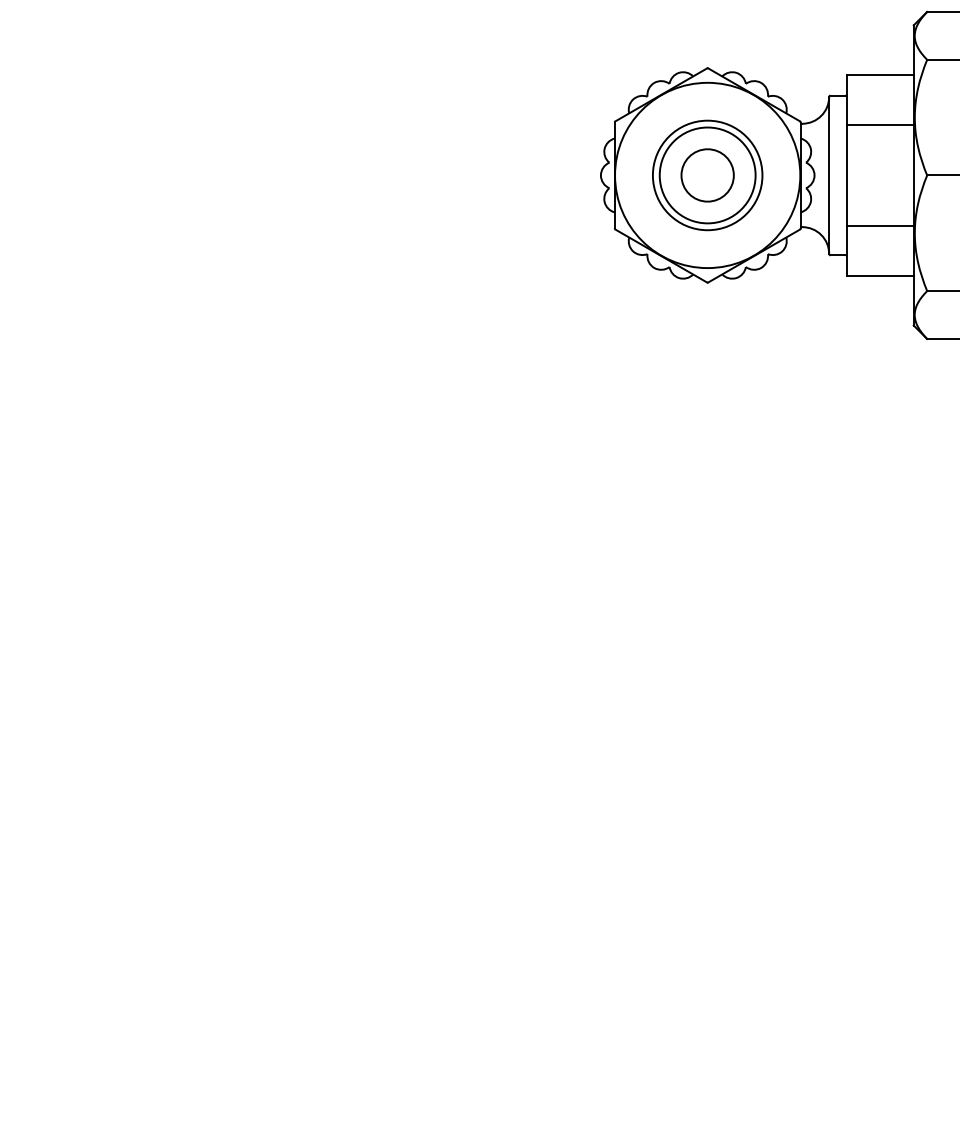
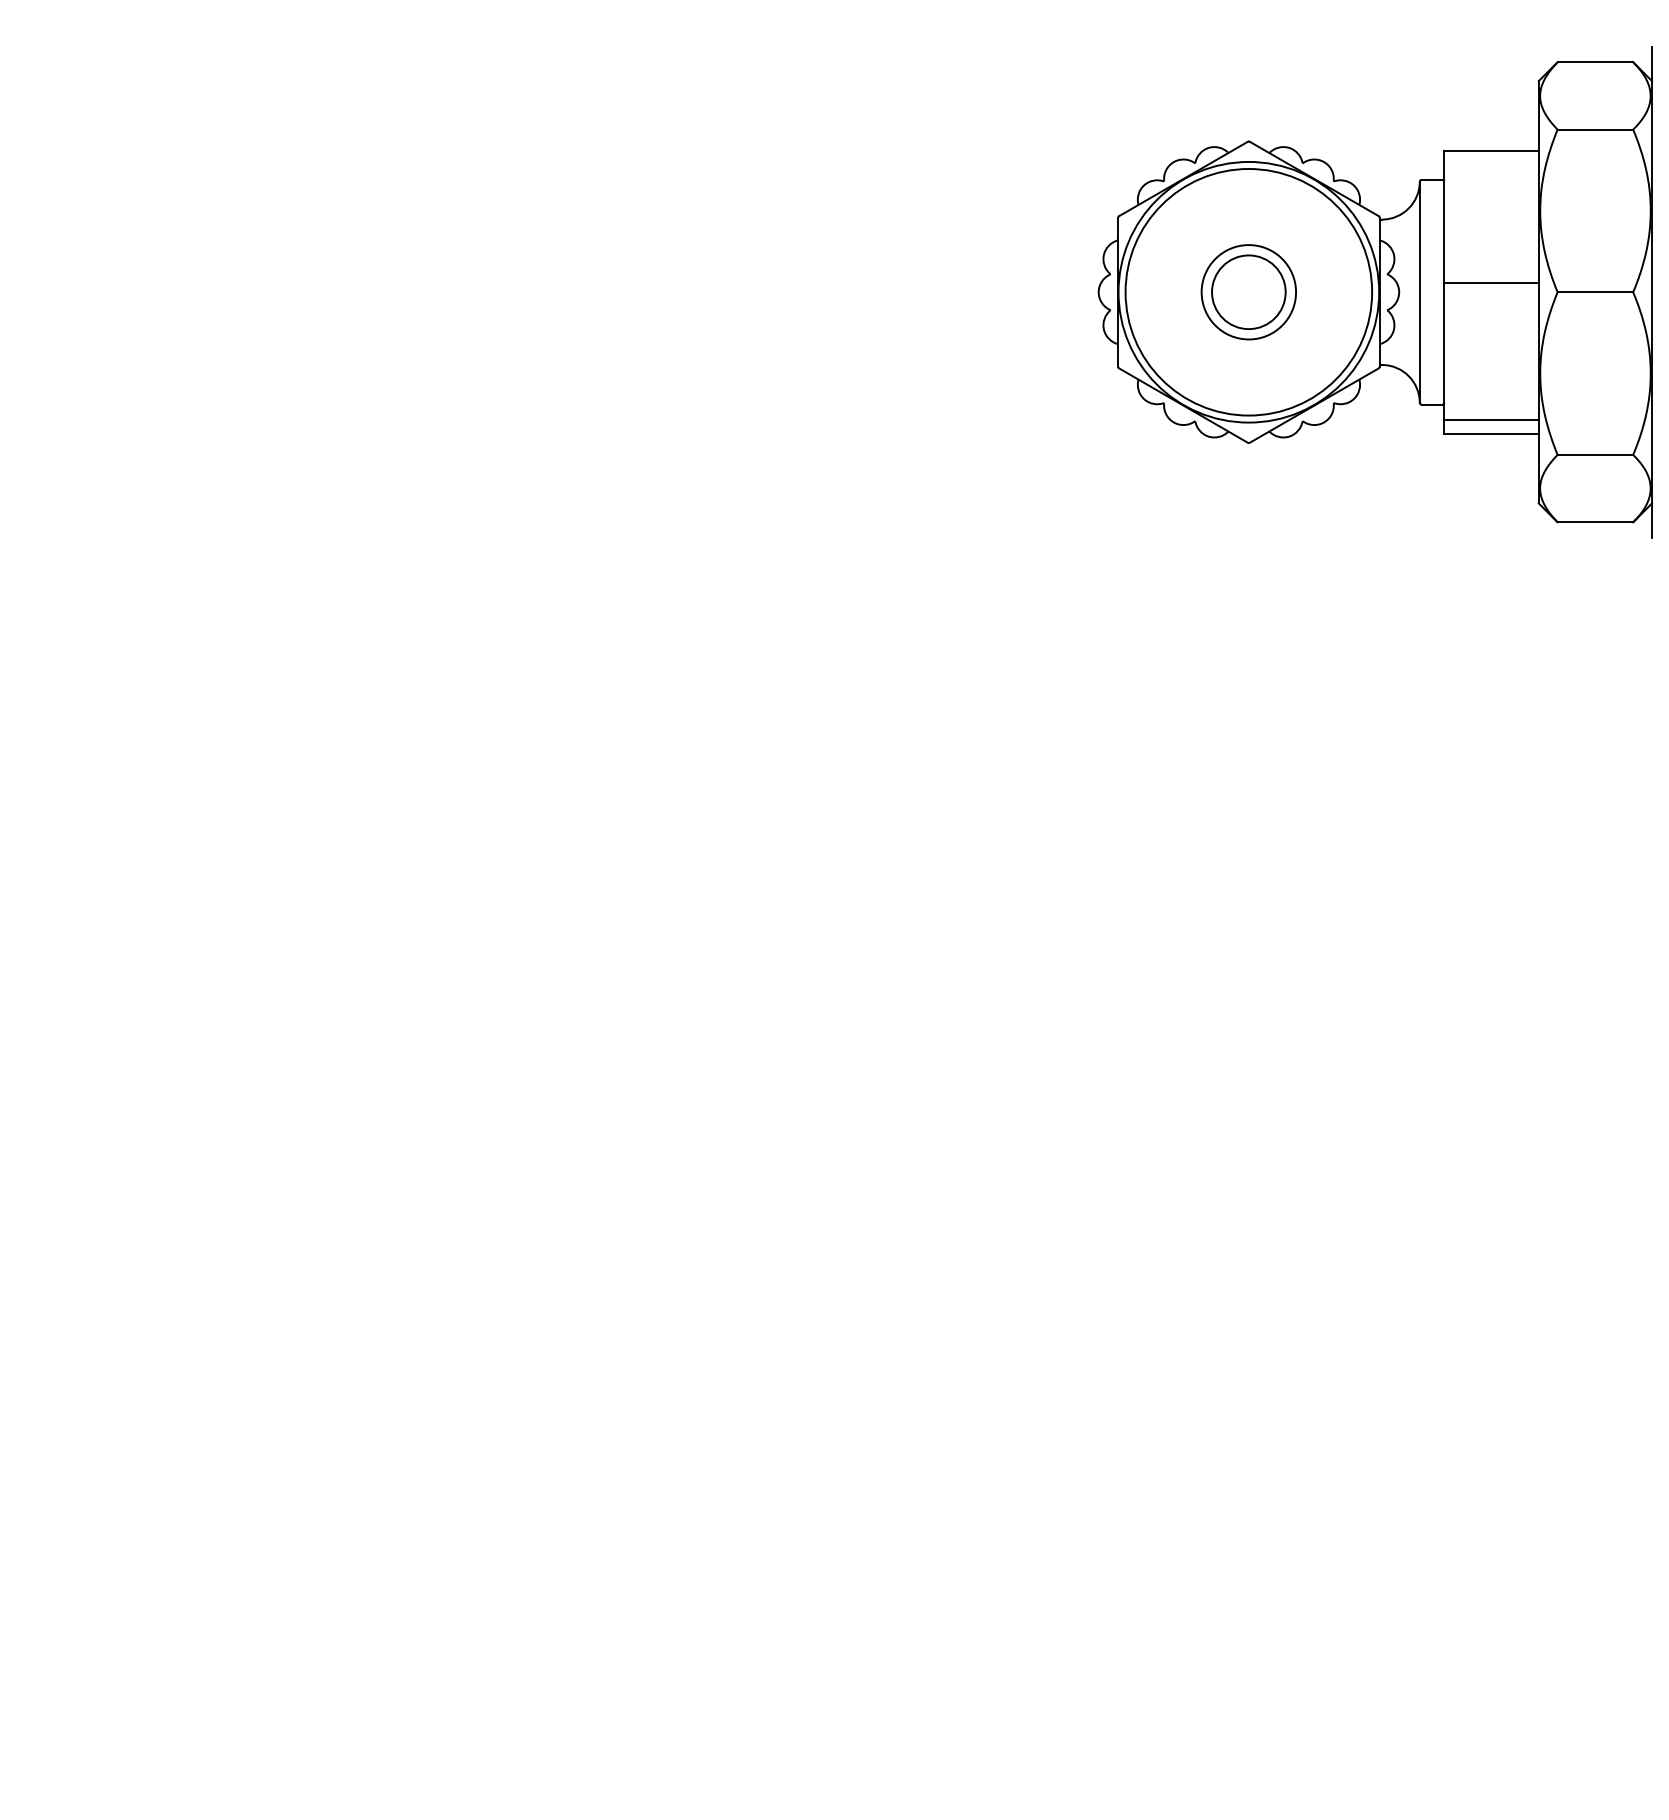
line: (880, 125) -> (1491, 283), moved
circle: (707, 174) -> (1248, 291), size x0.7
circle: (707, 175) -> (1248, 292), size x1.6
line: (880, 226) -> (1491, 420), moved

